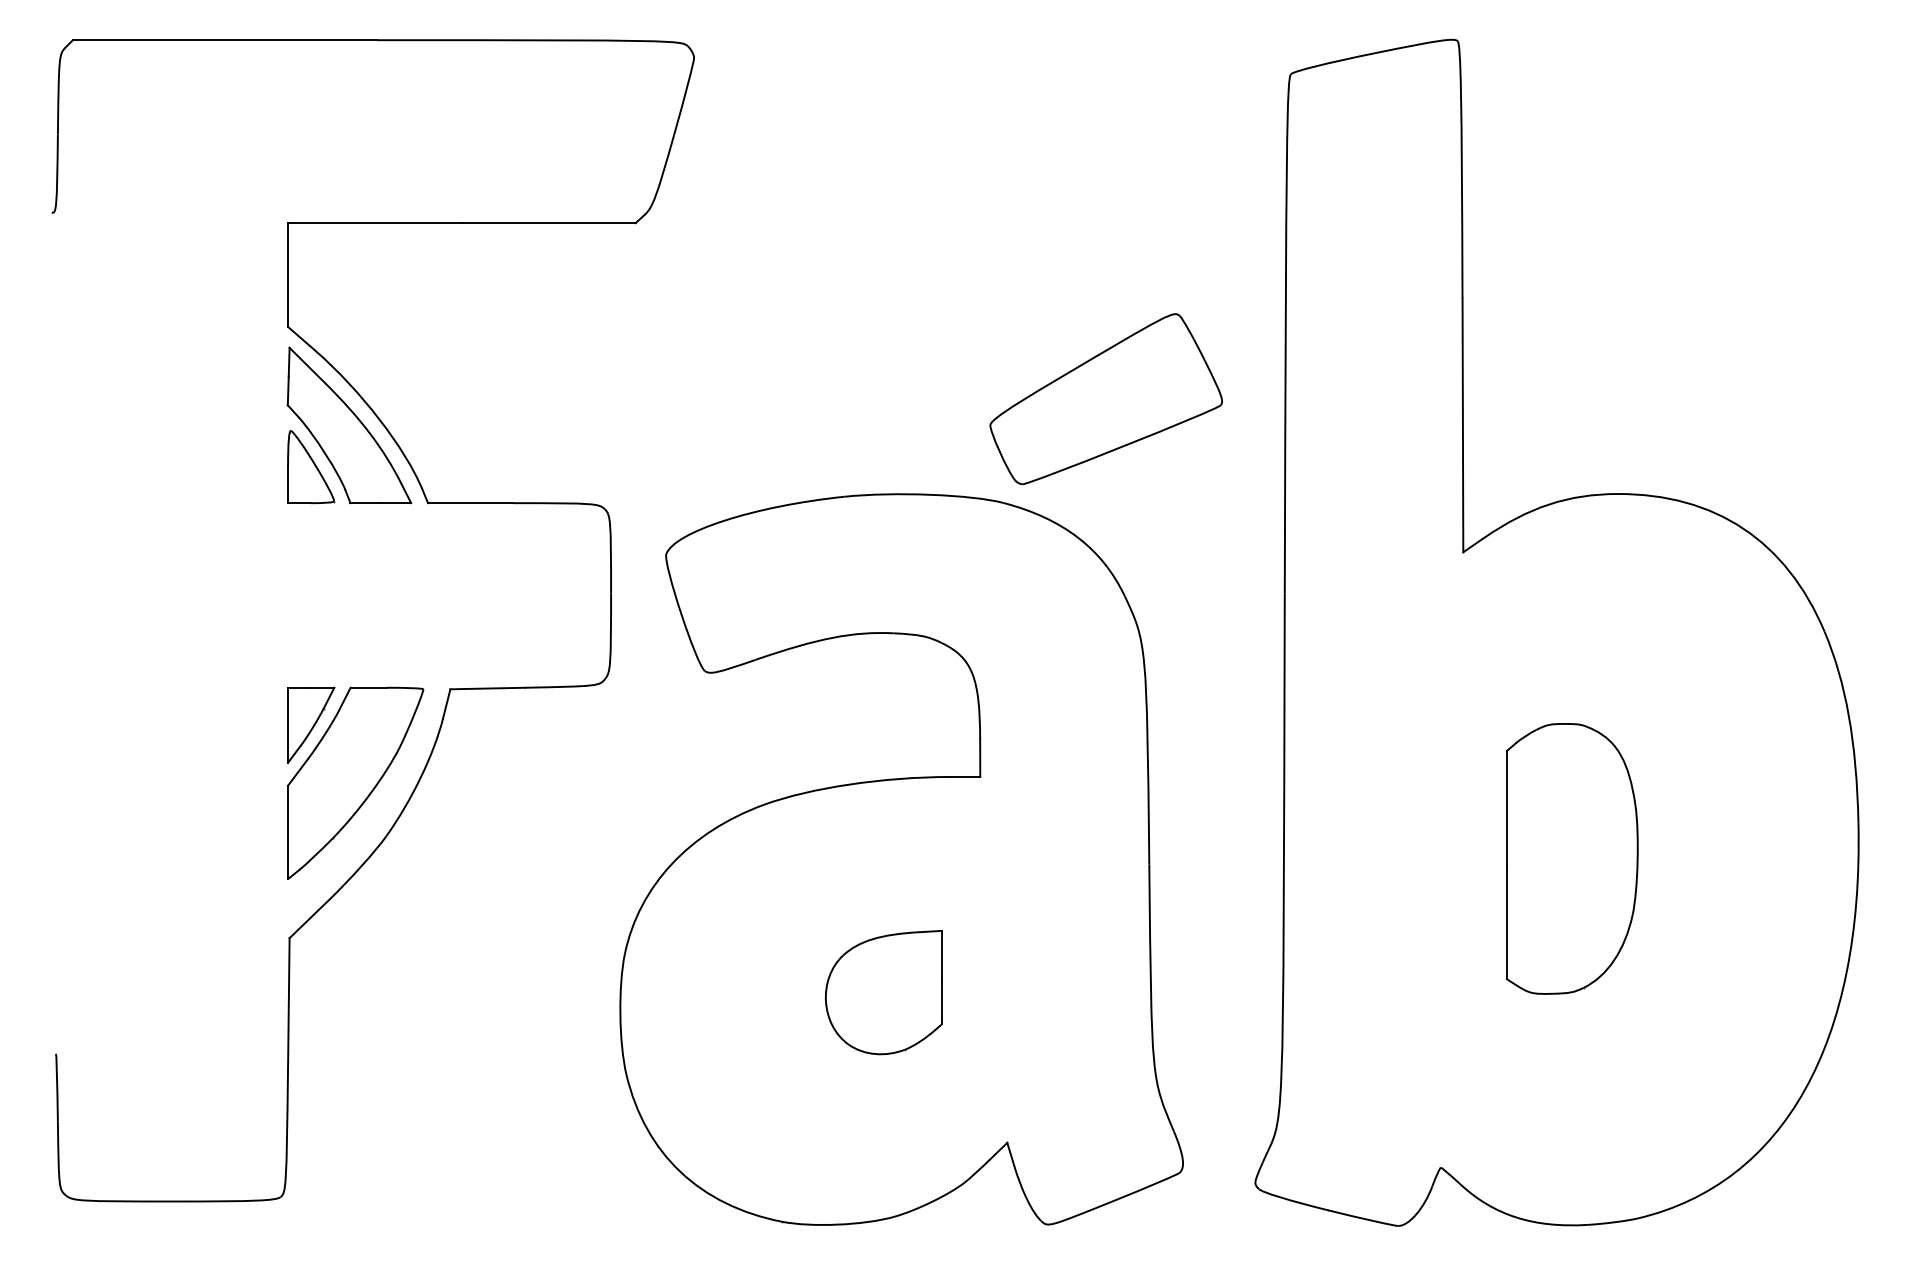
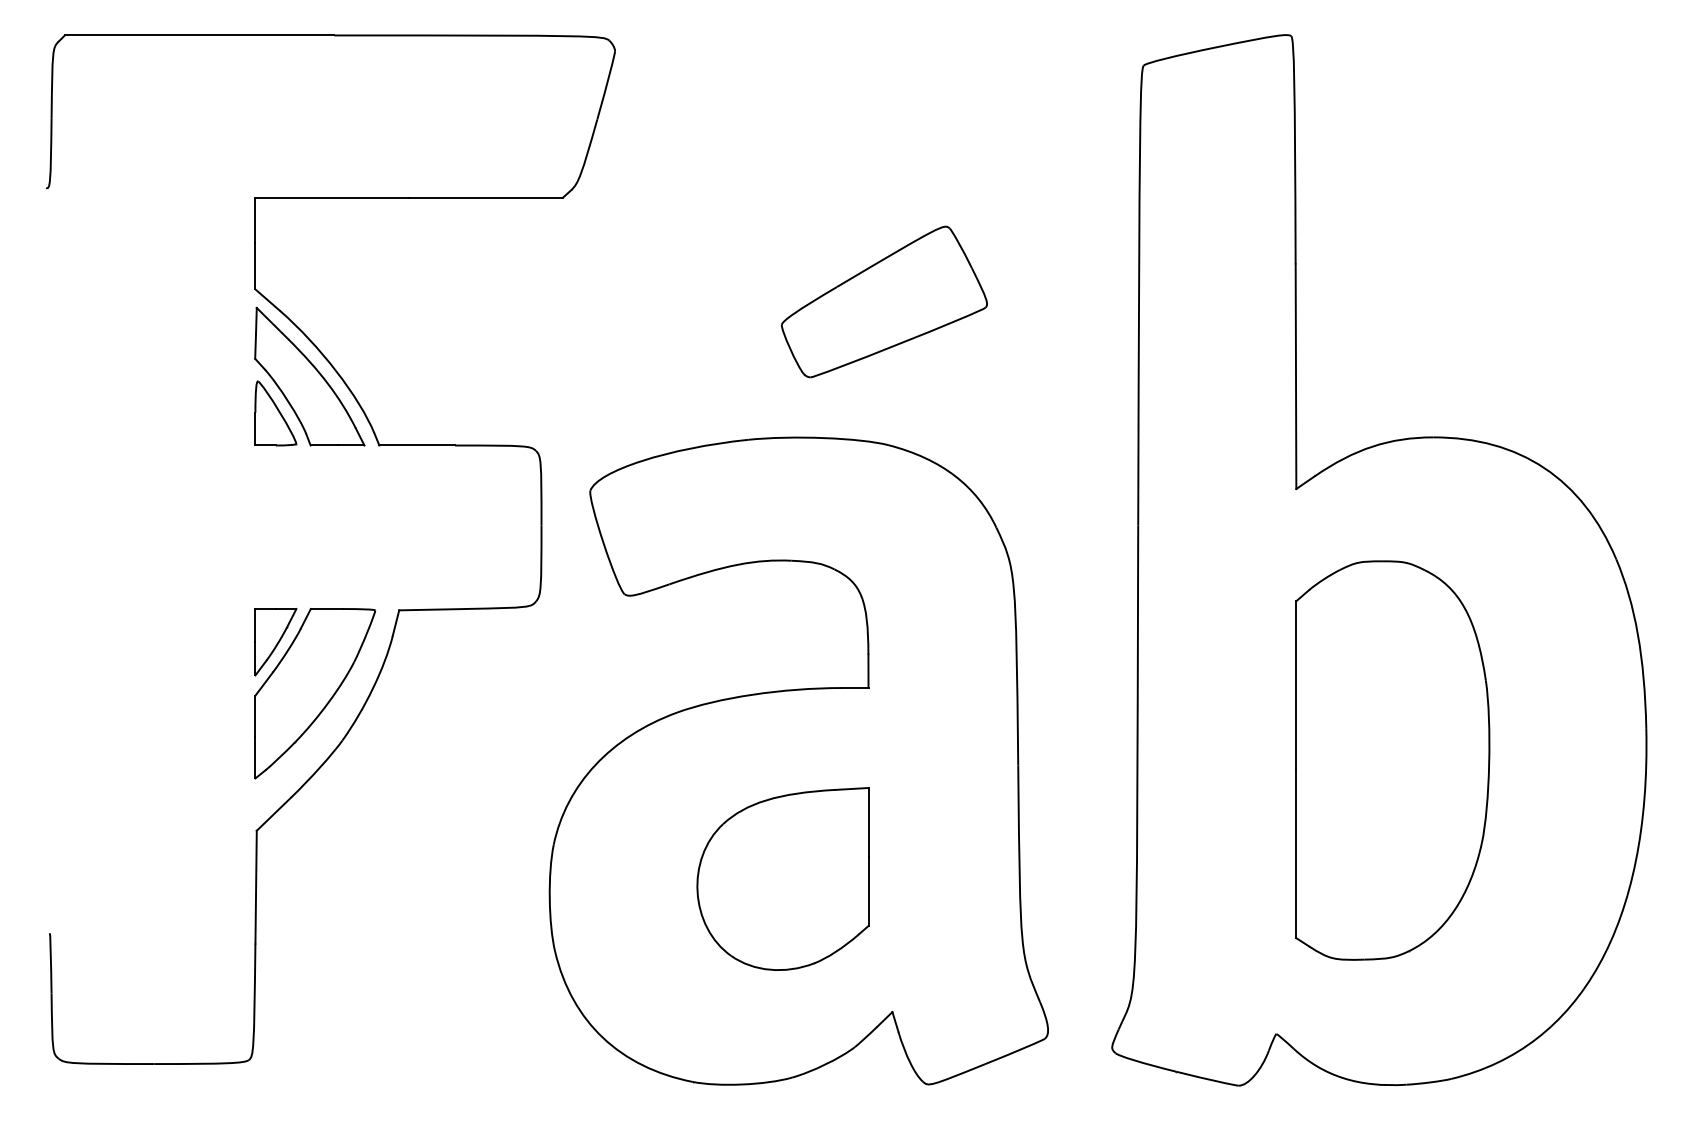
part: (1105, 399) -> (883, 302), moved
part: (1572, 858) -> (1393, 760), size x1.67
part: (883, 992) -> (782, 878), size x1.67

